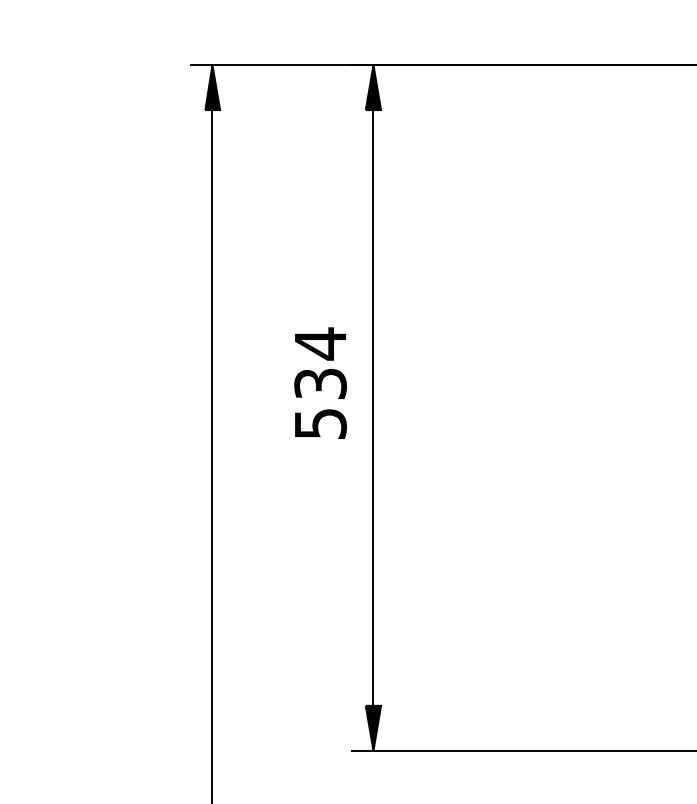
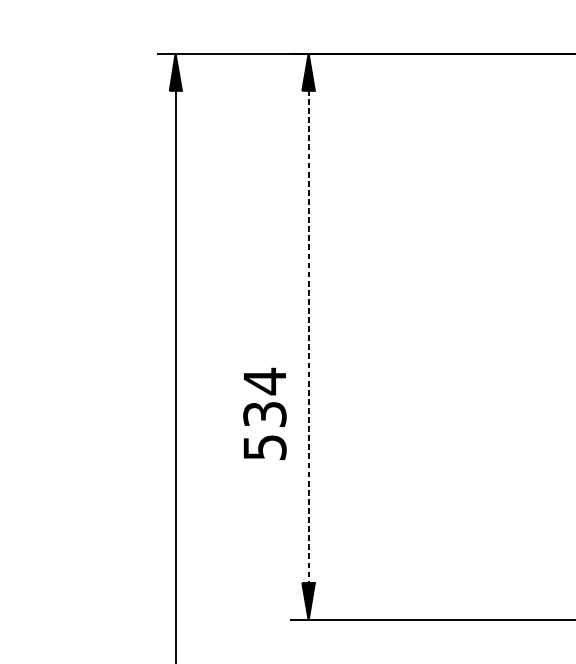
text: (320, 382) -> (264, 413), moved
line: (373, 407) -> (308, 336), solid -> dashed

